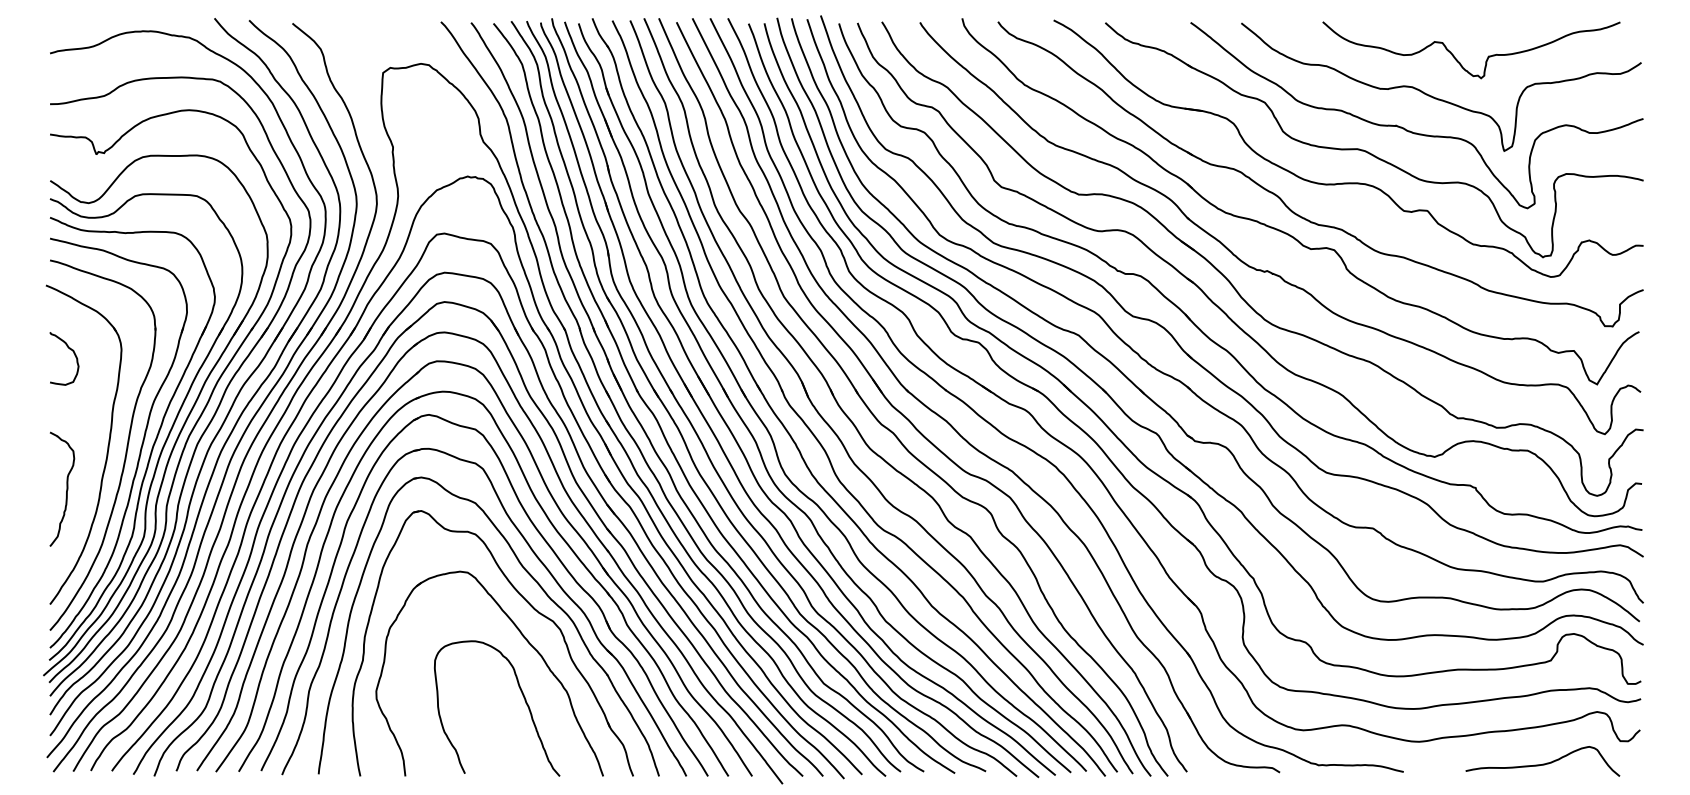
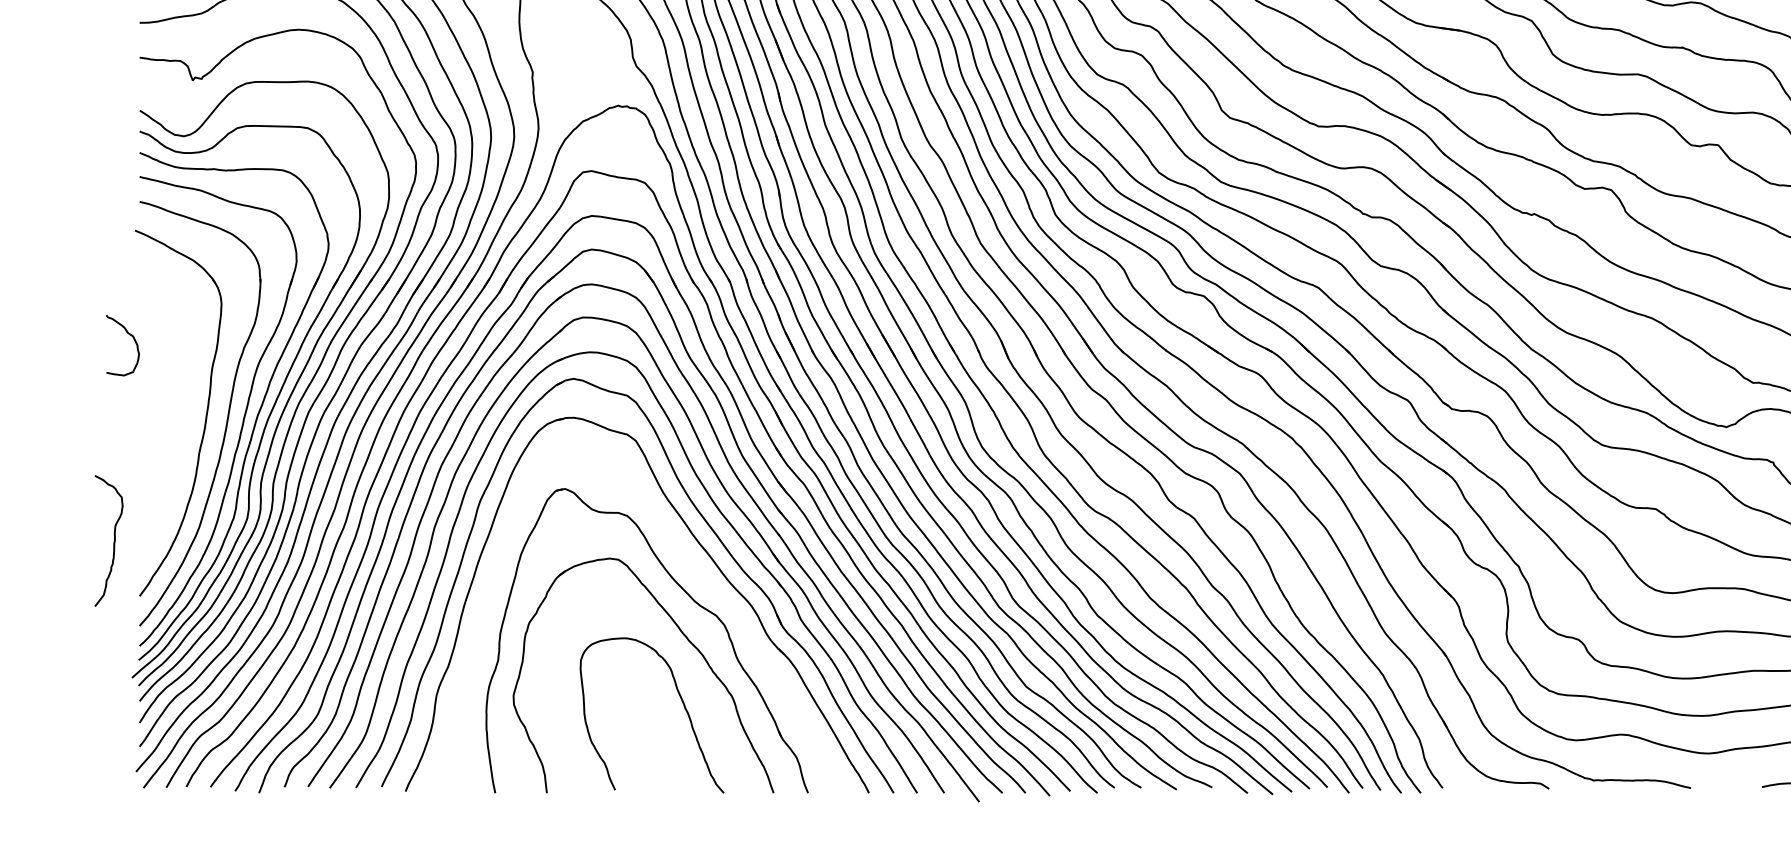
curve: (69, 349) -> (128, 334), moved
curve: (66, 488) -> (113, 540), moved
part: (540, 588) -> (701, 577), removed

